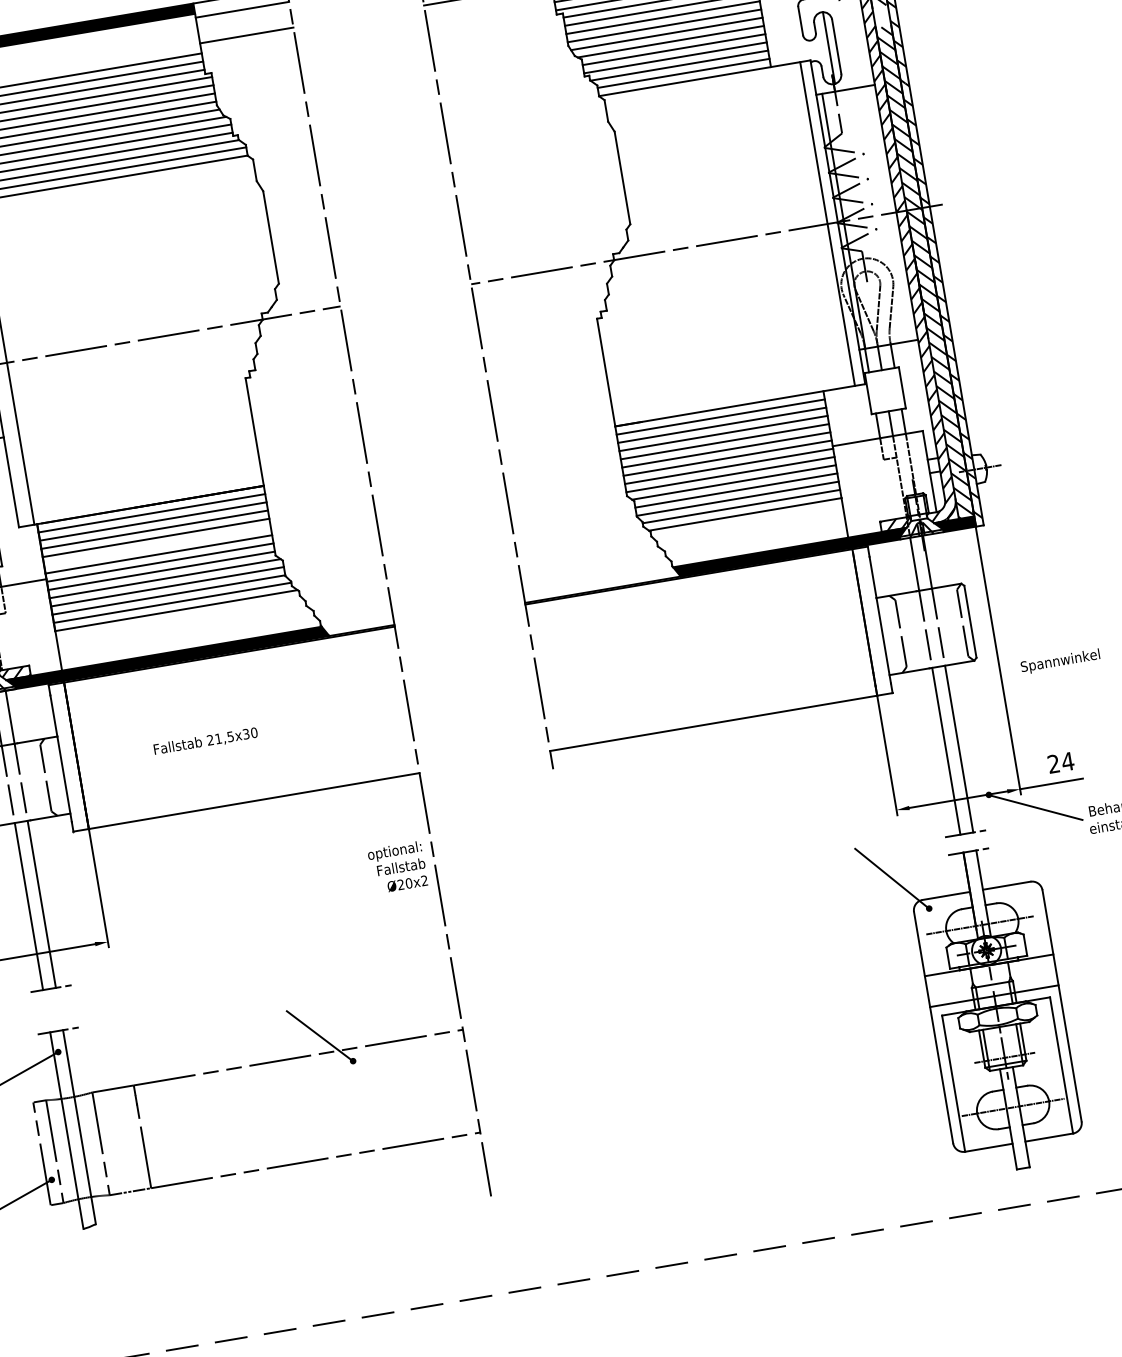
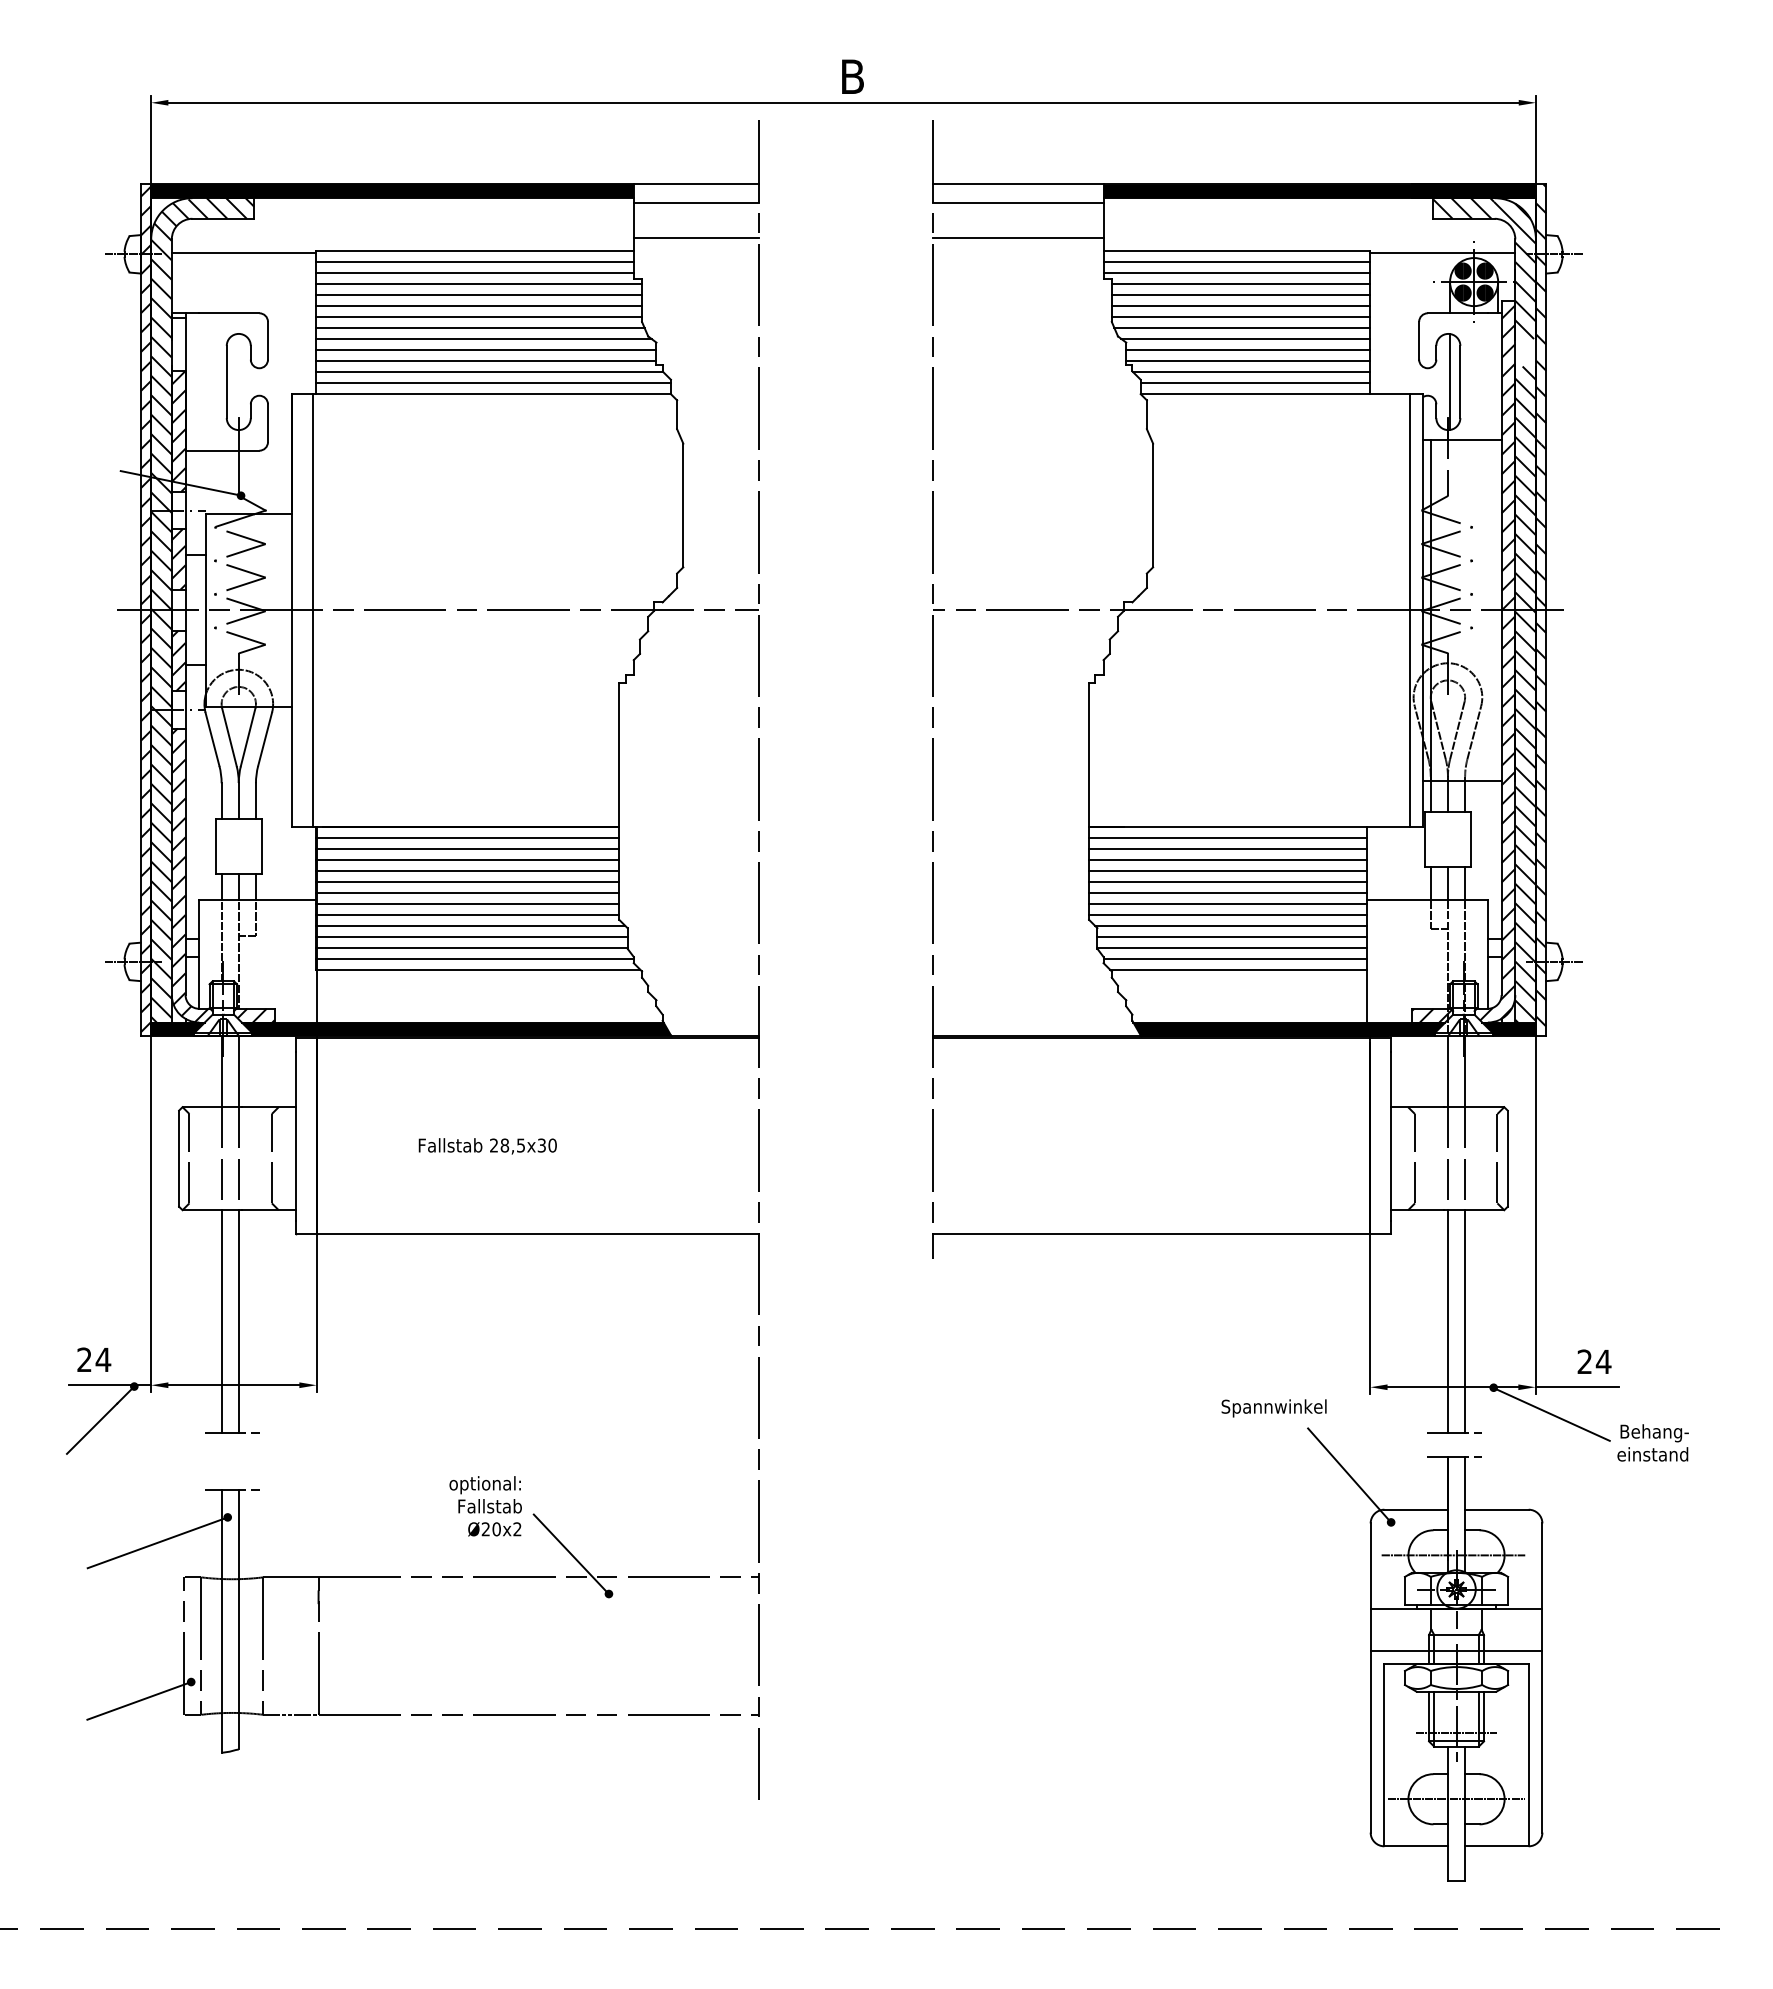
line: (157, 546) -> (467, 881), added
text: (1060, 661) -> (1273, 1408), moved
text: (218, 738) -> (504, 1145), 21,5x30 -> 28,5x30
text: (397, 867) -> (485, 1506), moved

